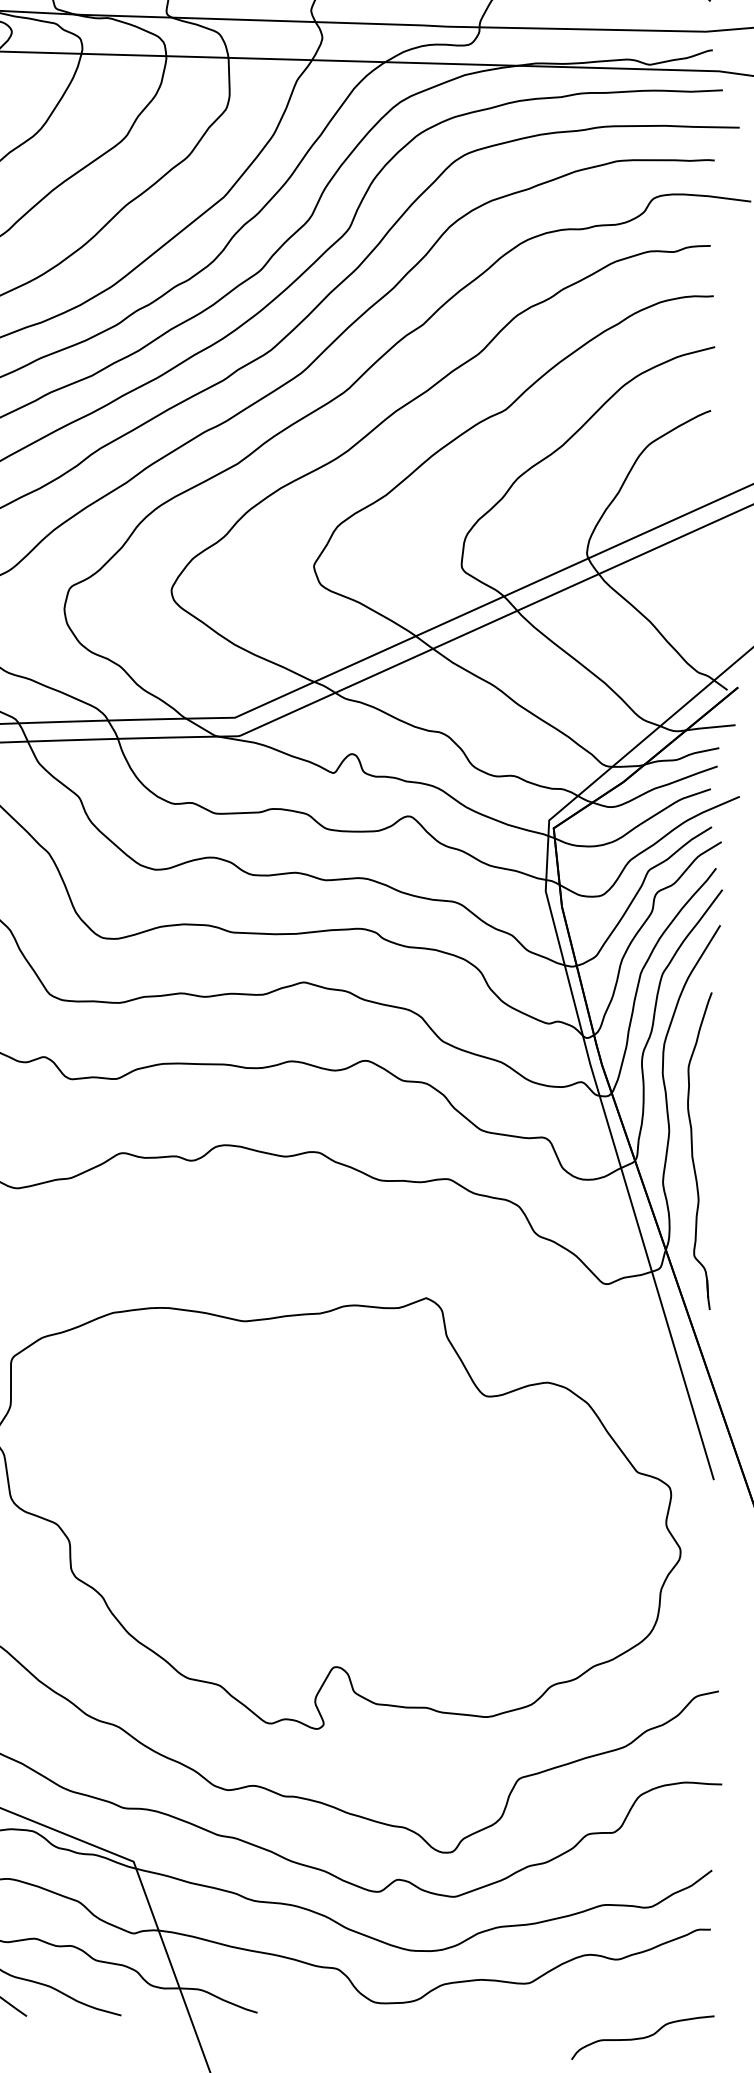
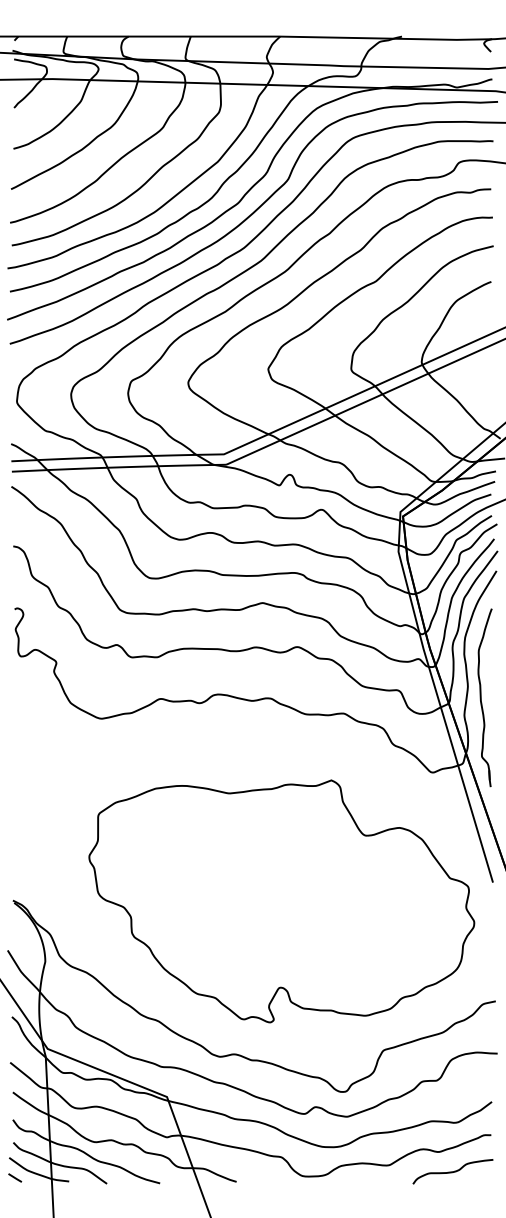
curve: (641, 2037) -> (452, 1171), moved

